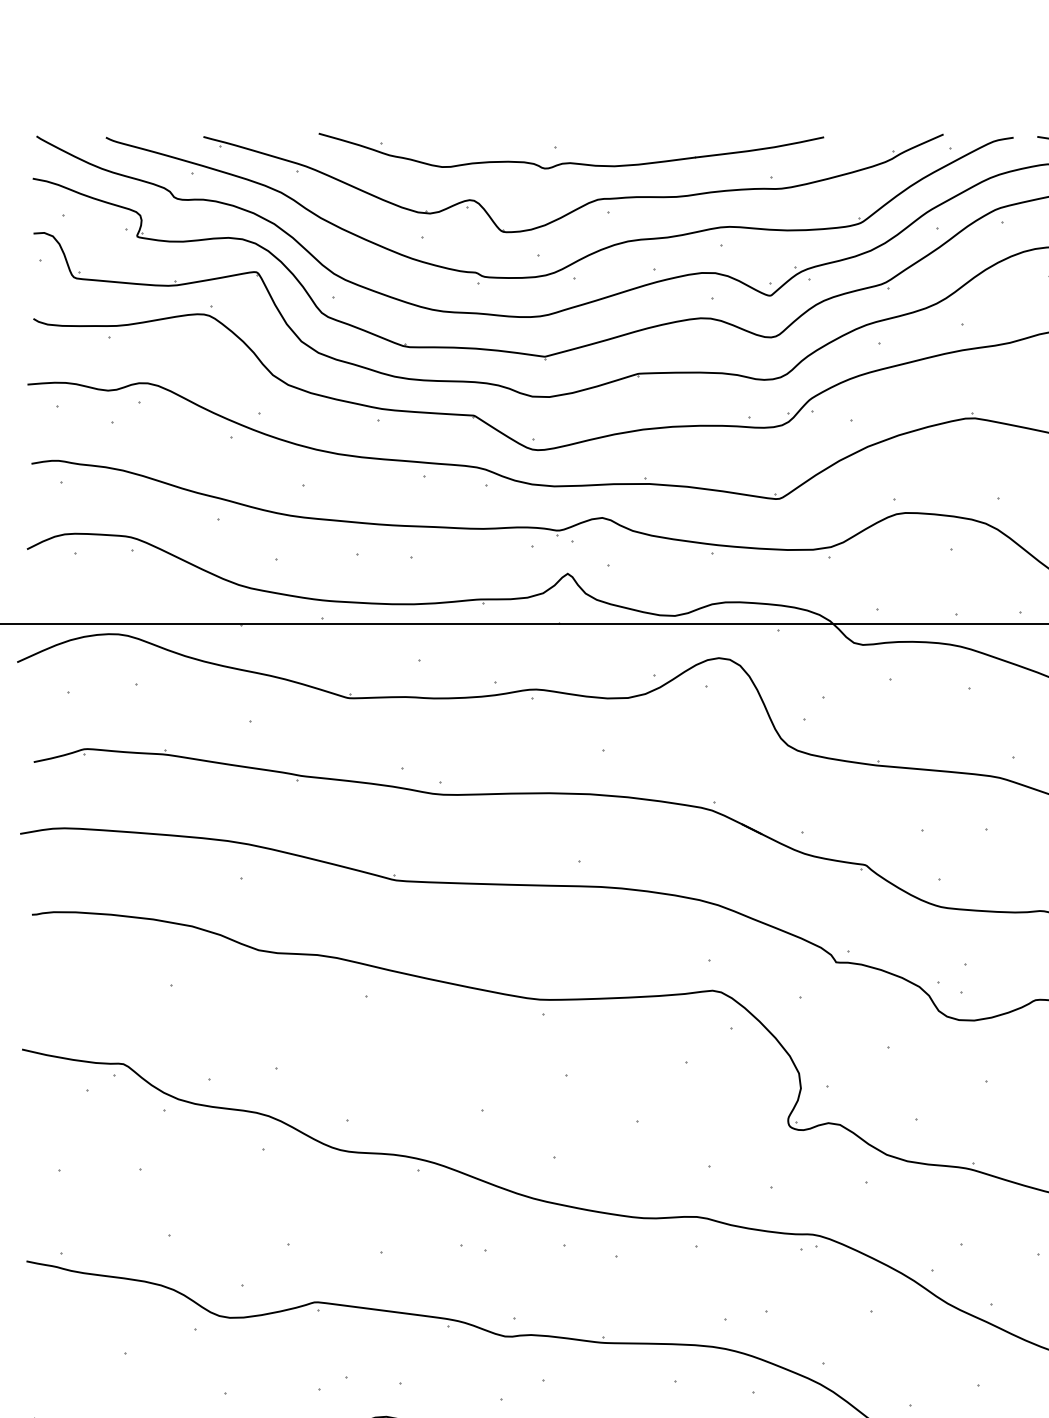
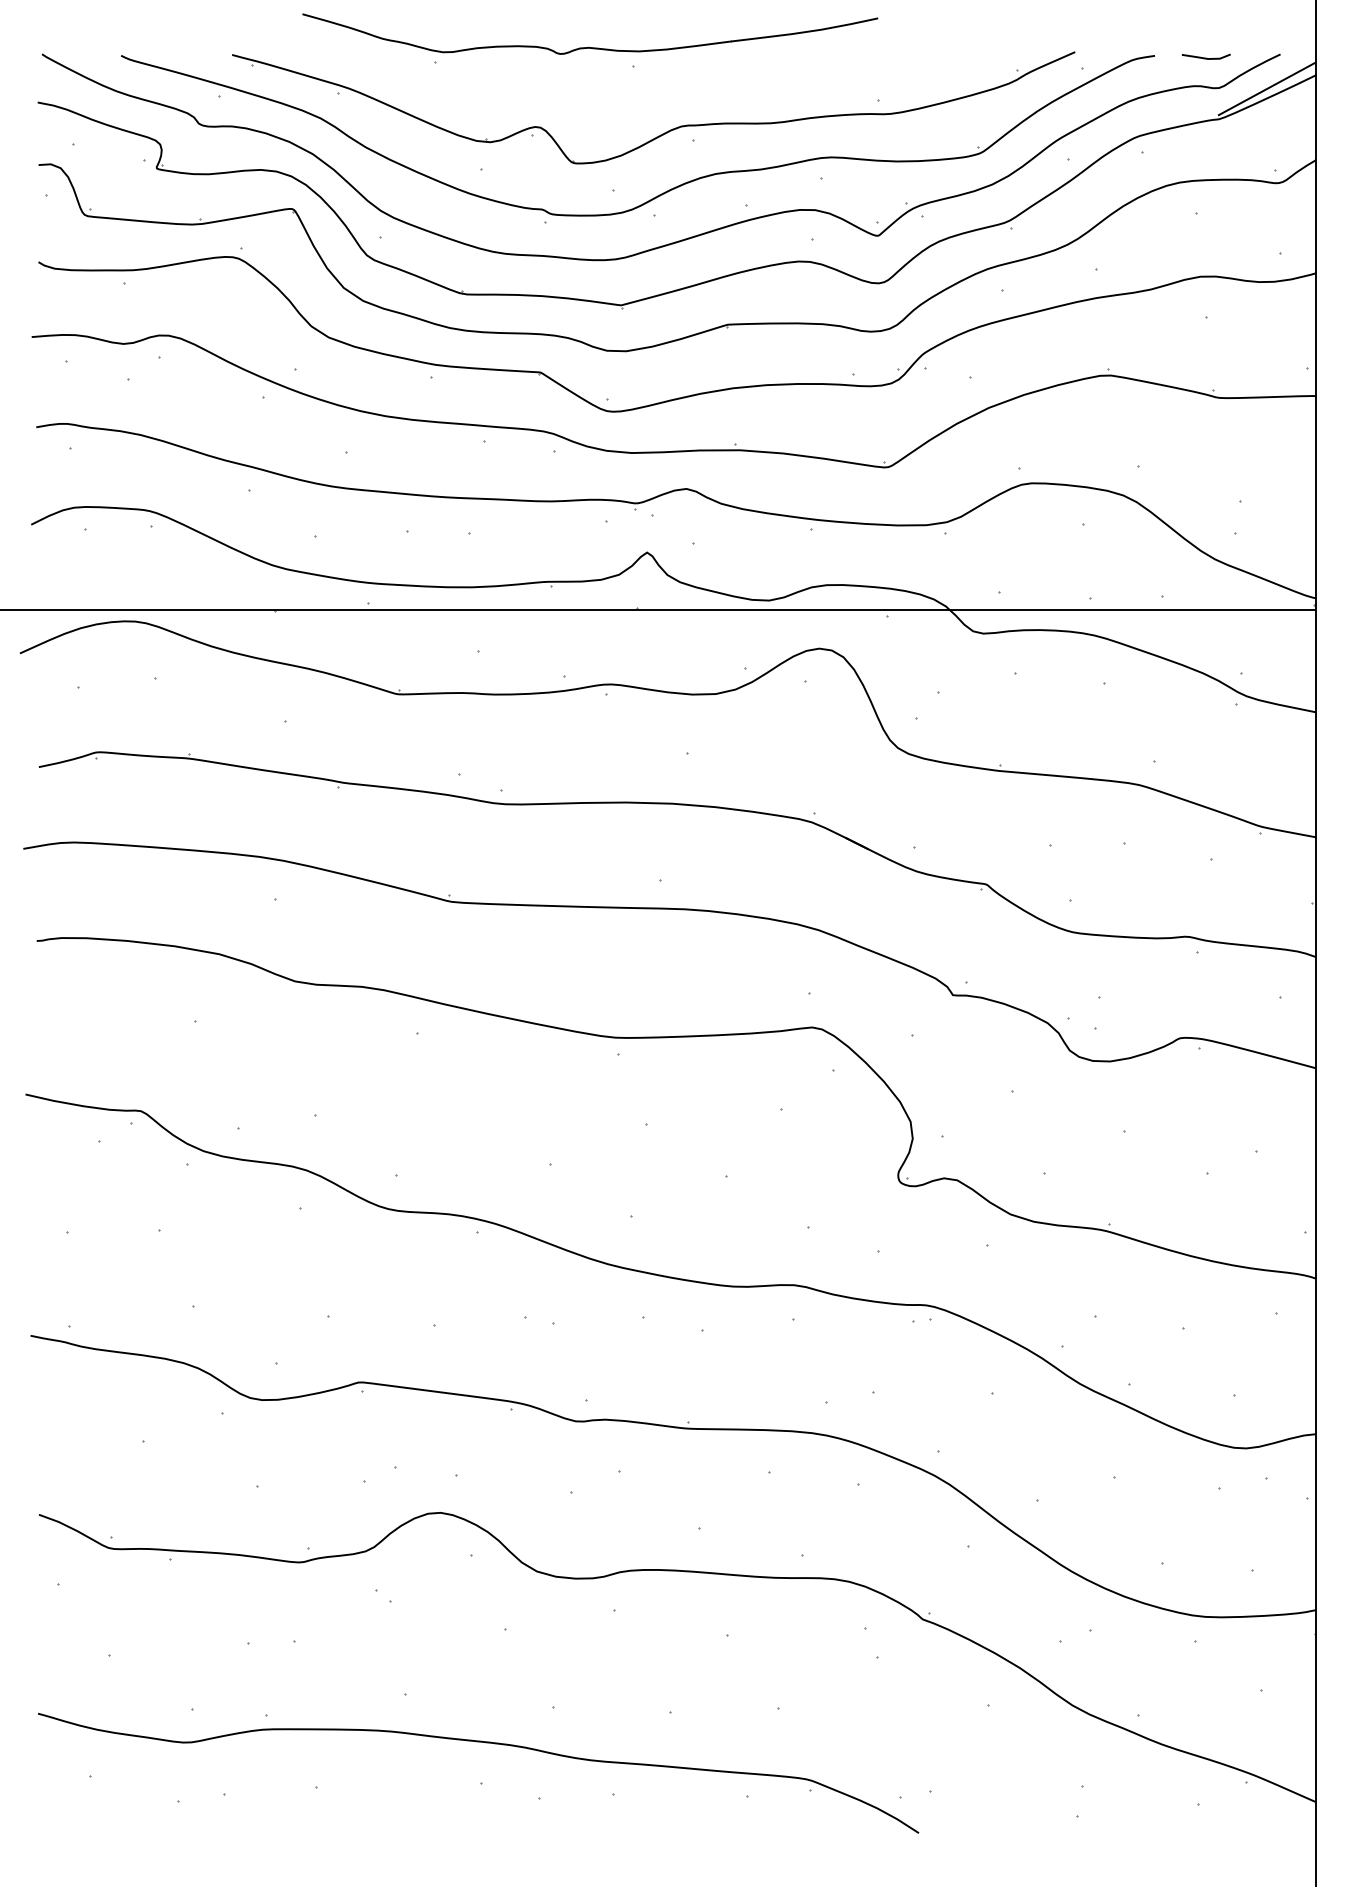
part: (569, 161) -> (588, 46), moved

